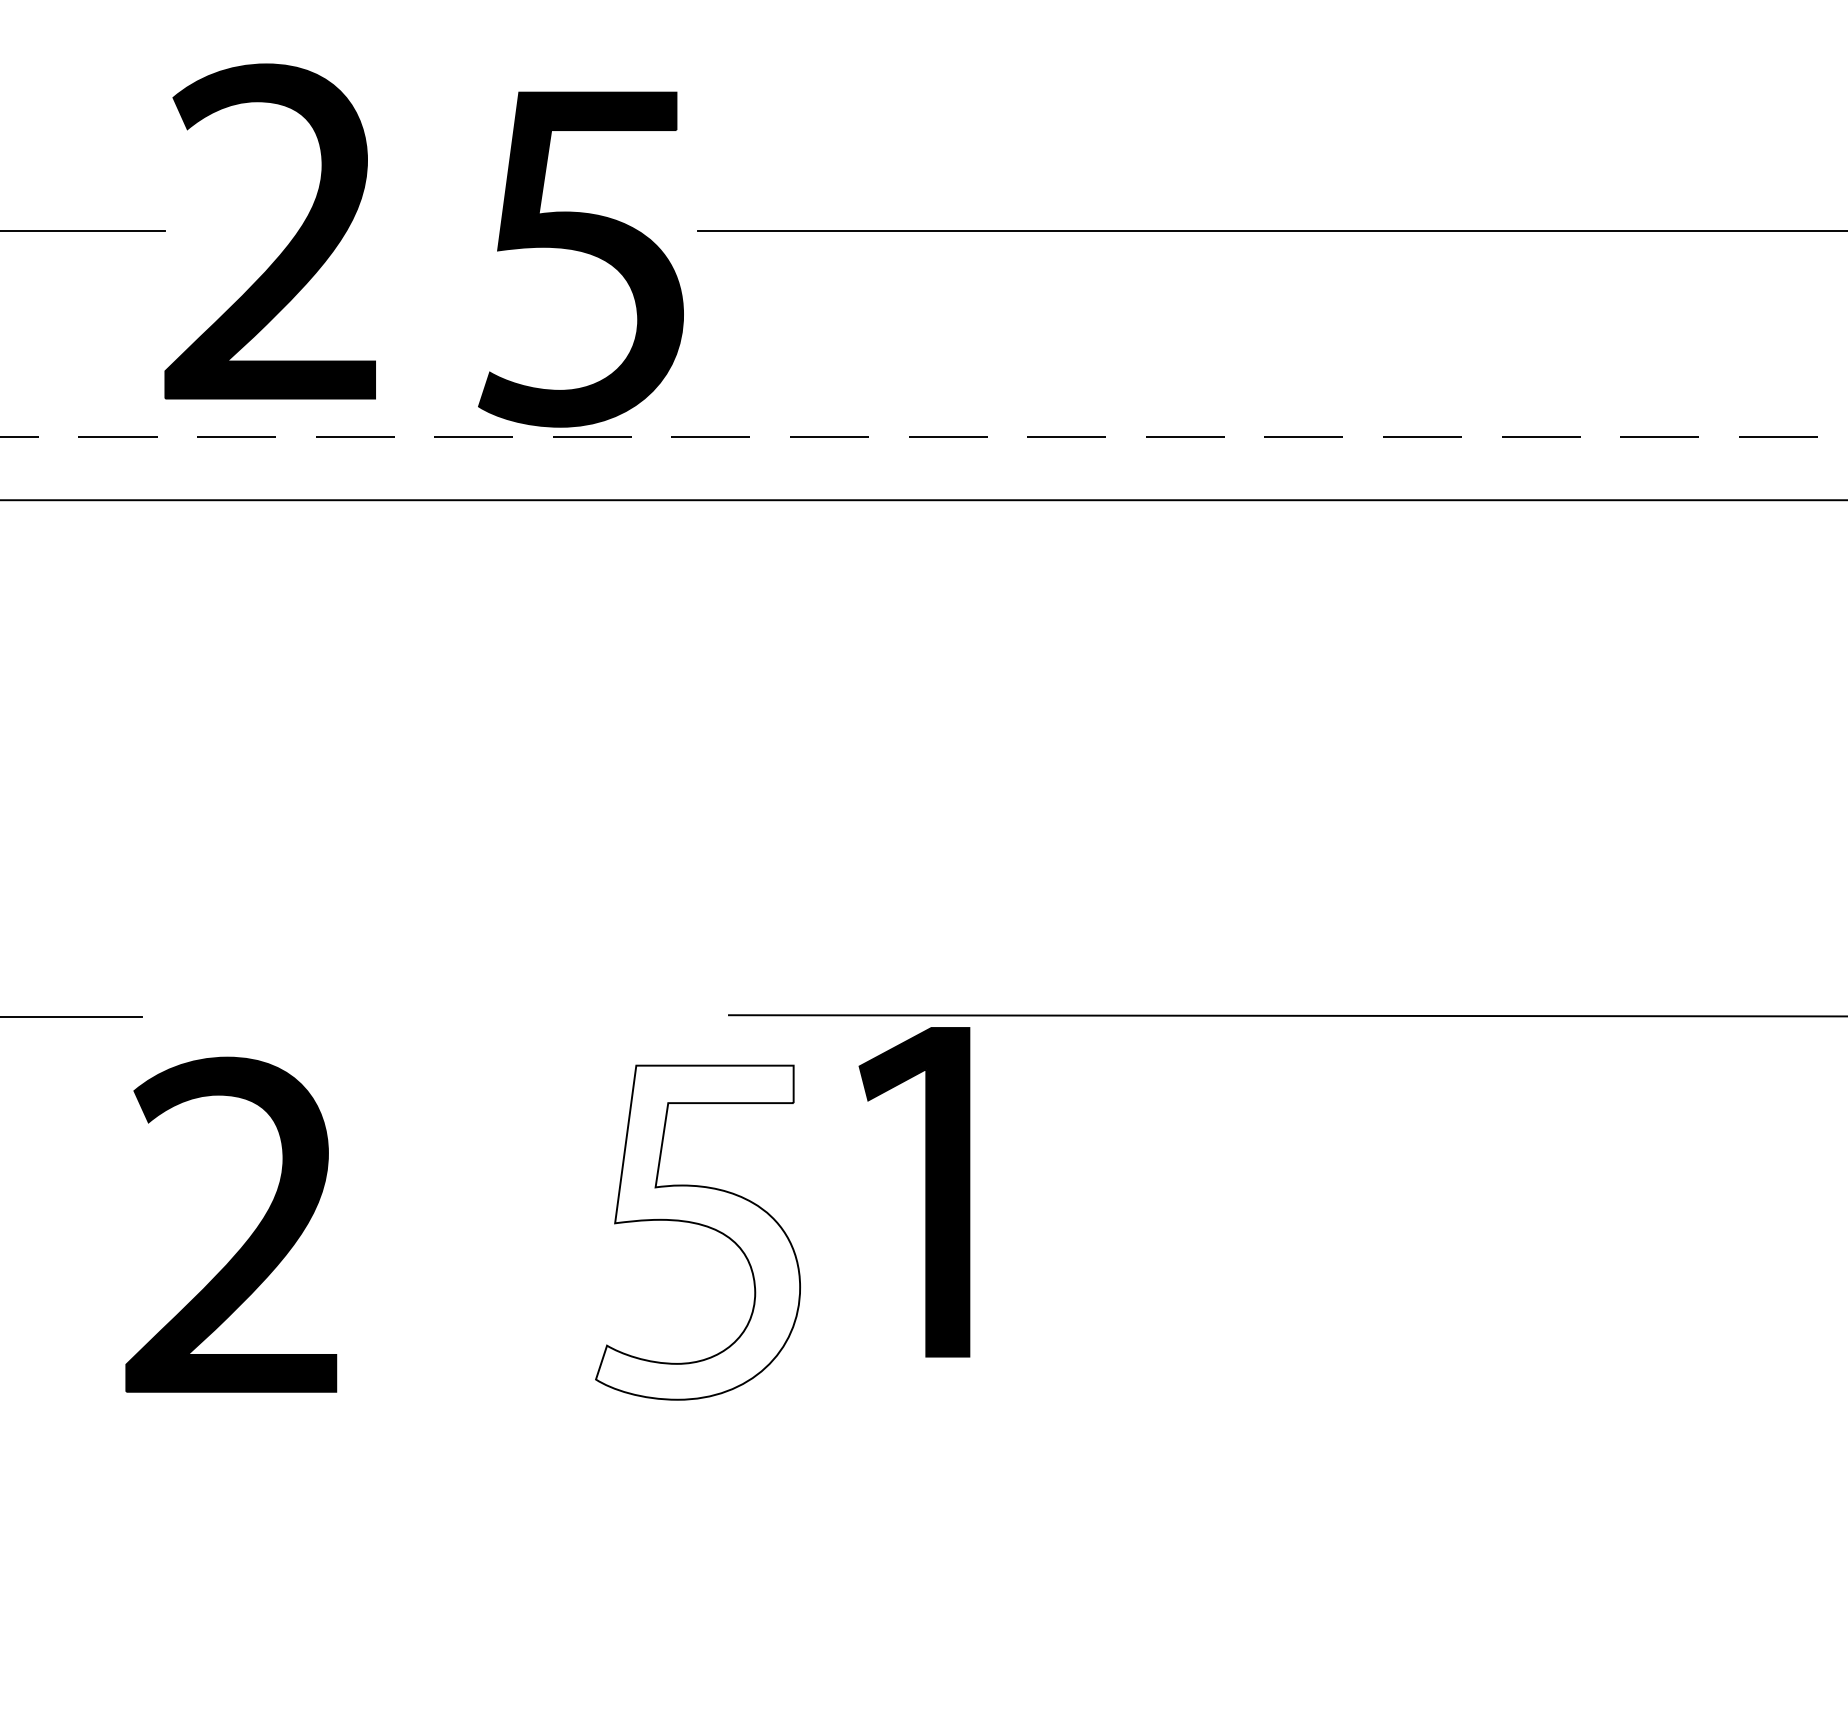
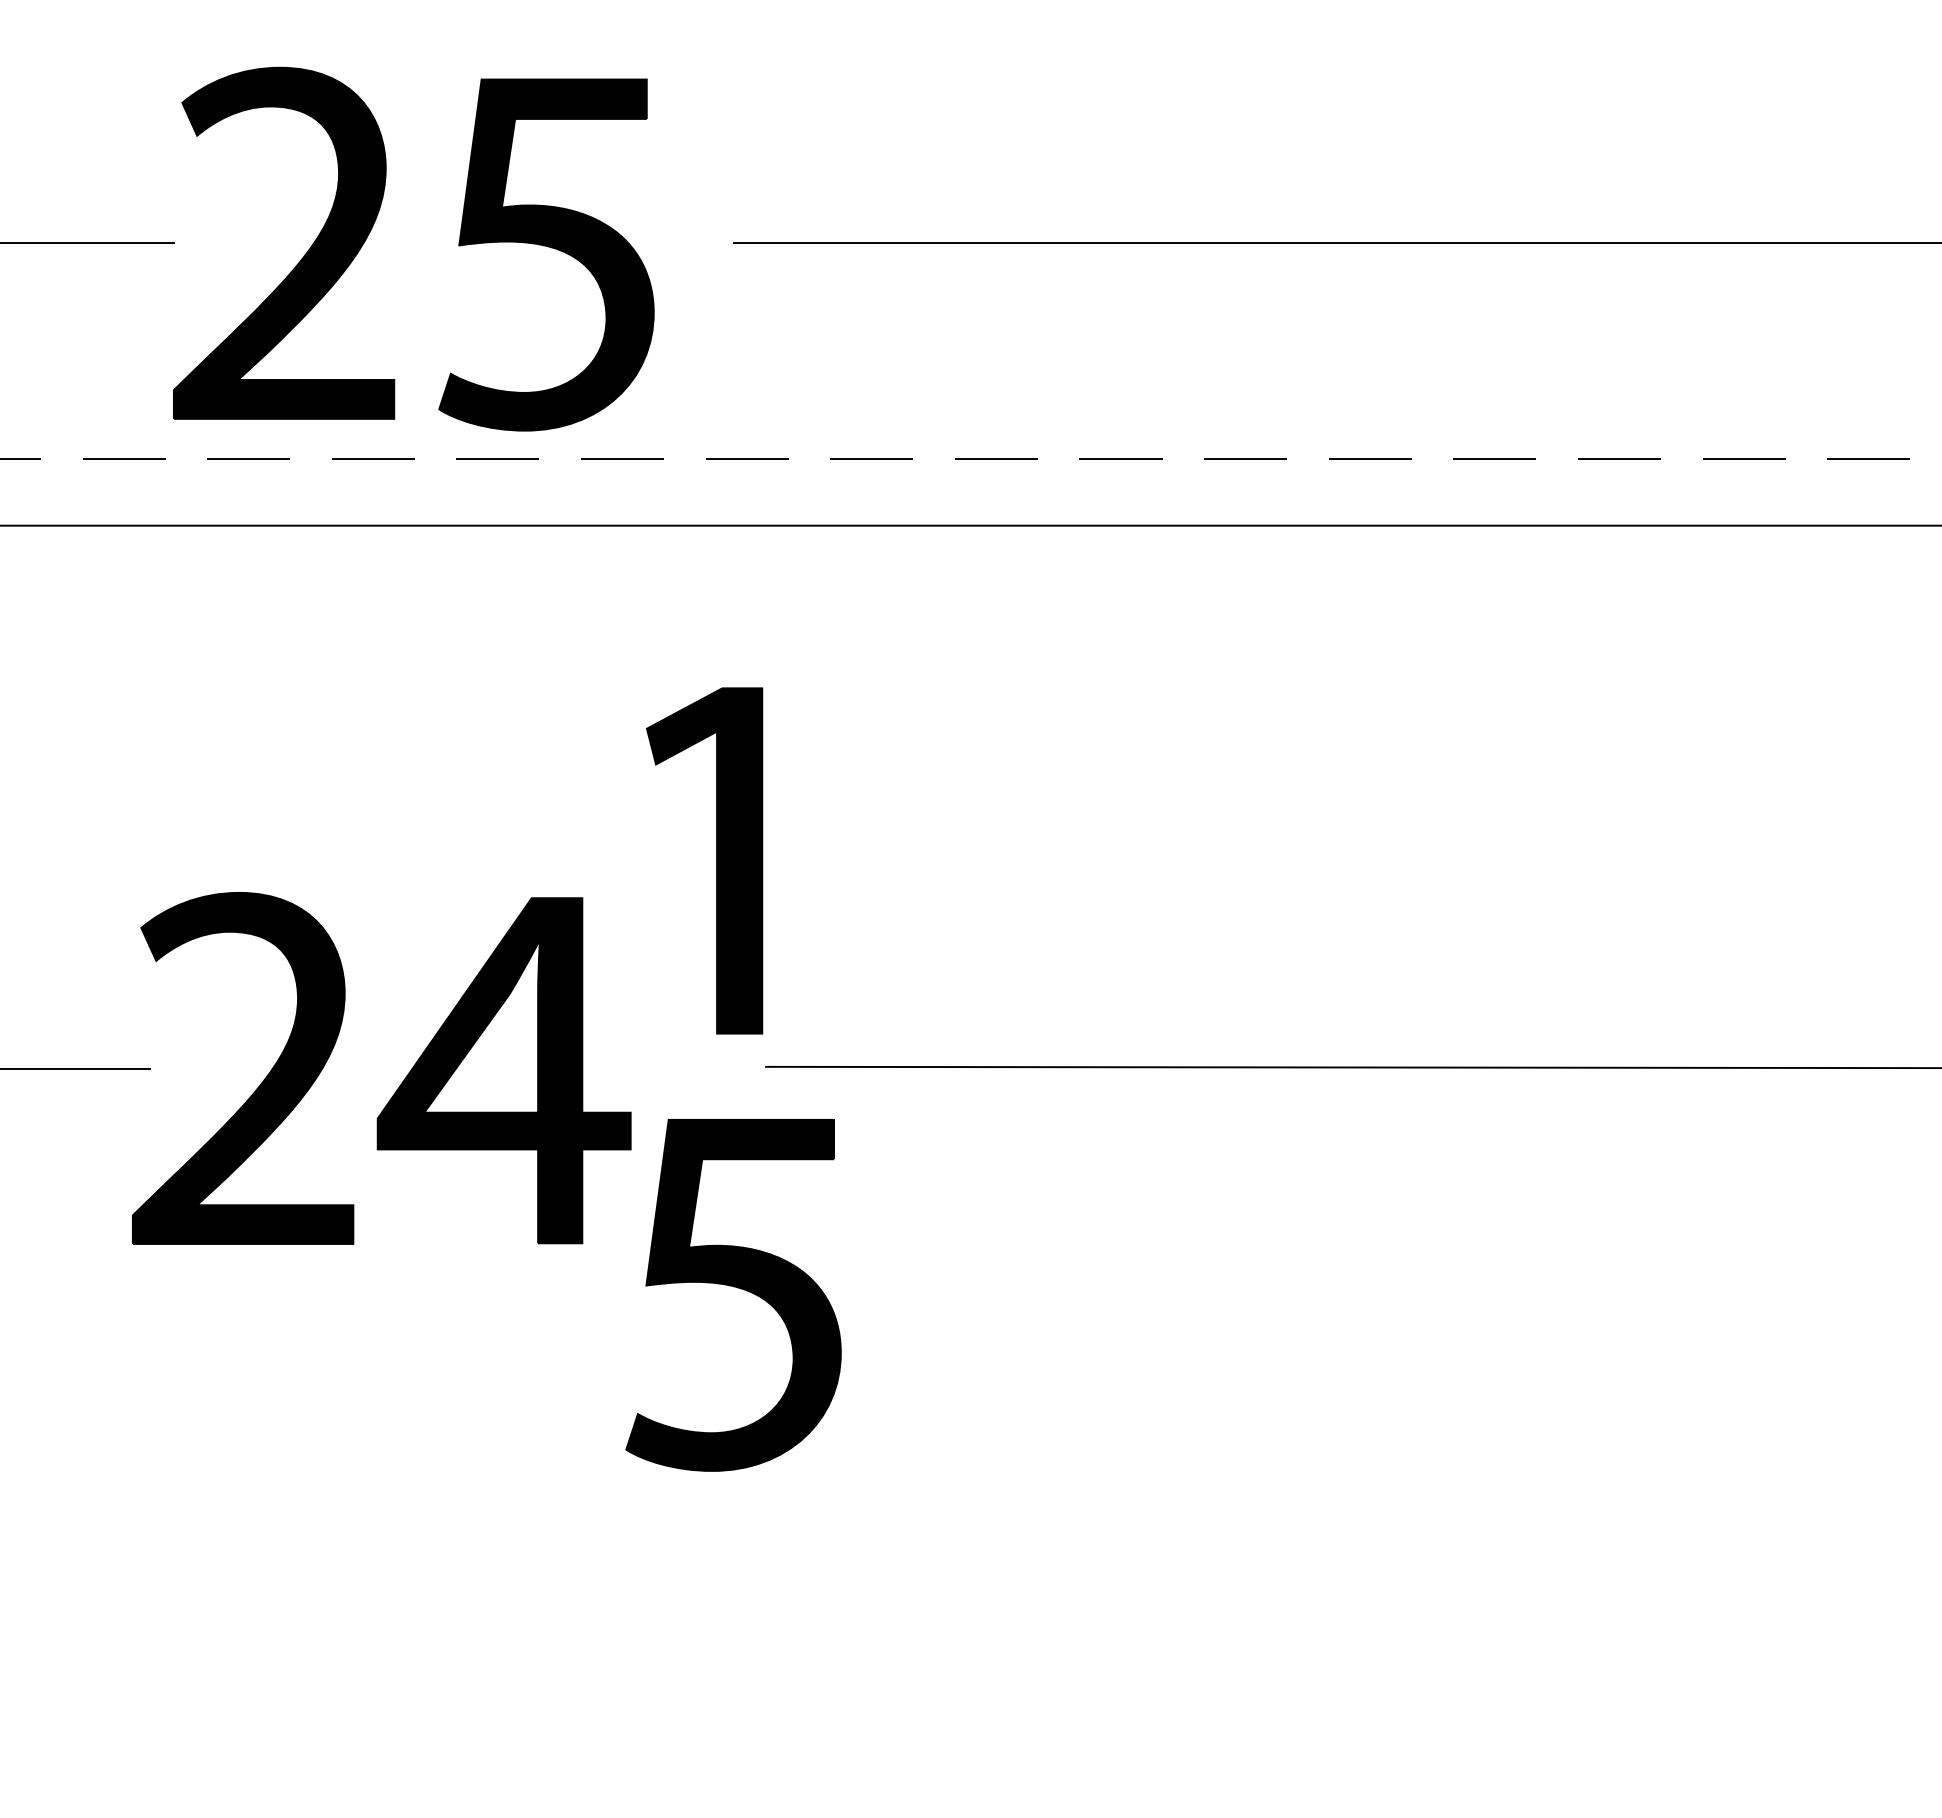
part: (582, 252) -> (548, 247), moved
part: (479, 1018) -> (503, 1070), added
part: (925, 1192) -> (716, 861), moved
fill: (698, 1232) -> (734, 1295), added
part: (247, 1239) -> (260, 1083), moved

